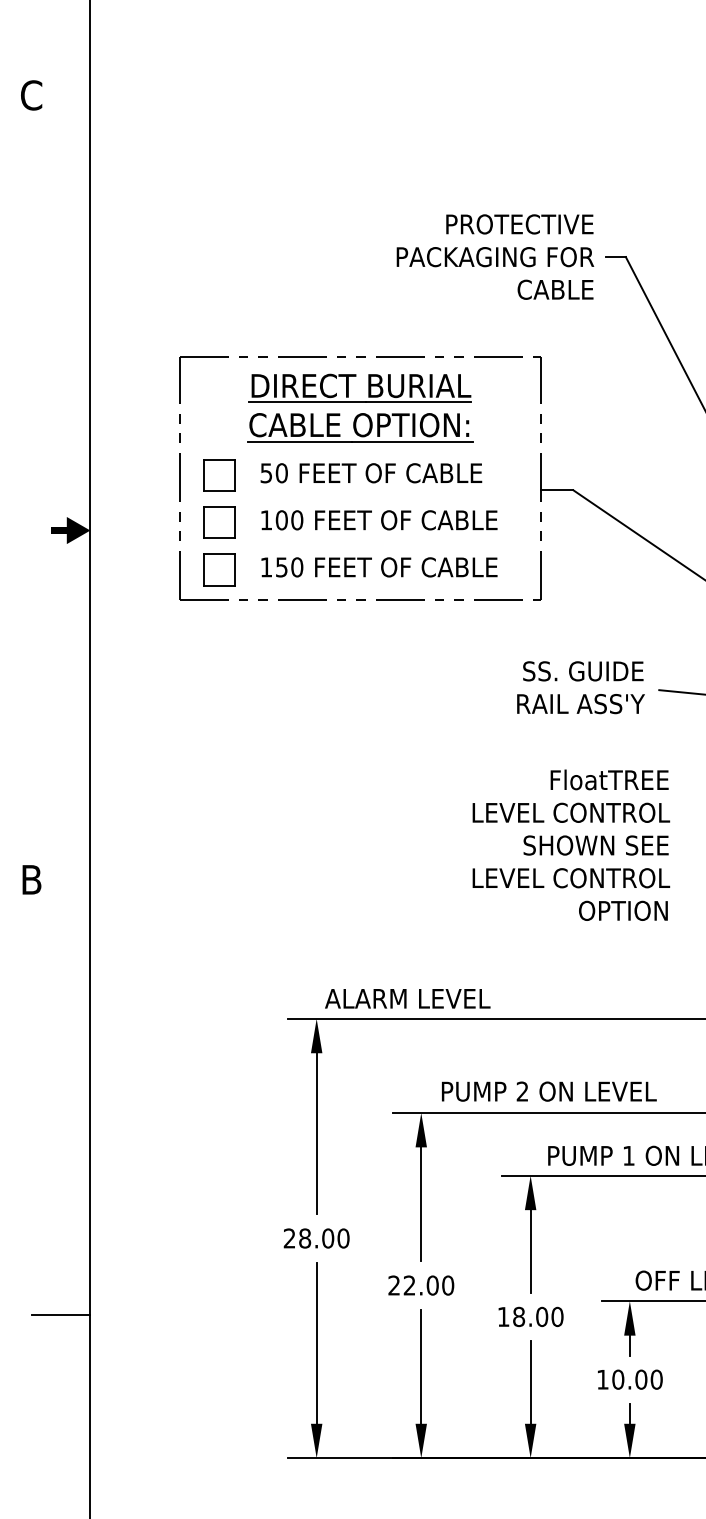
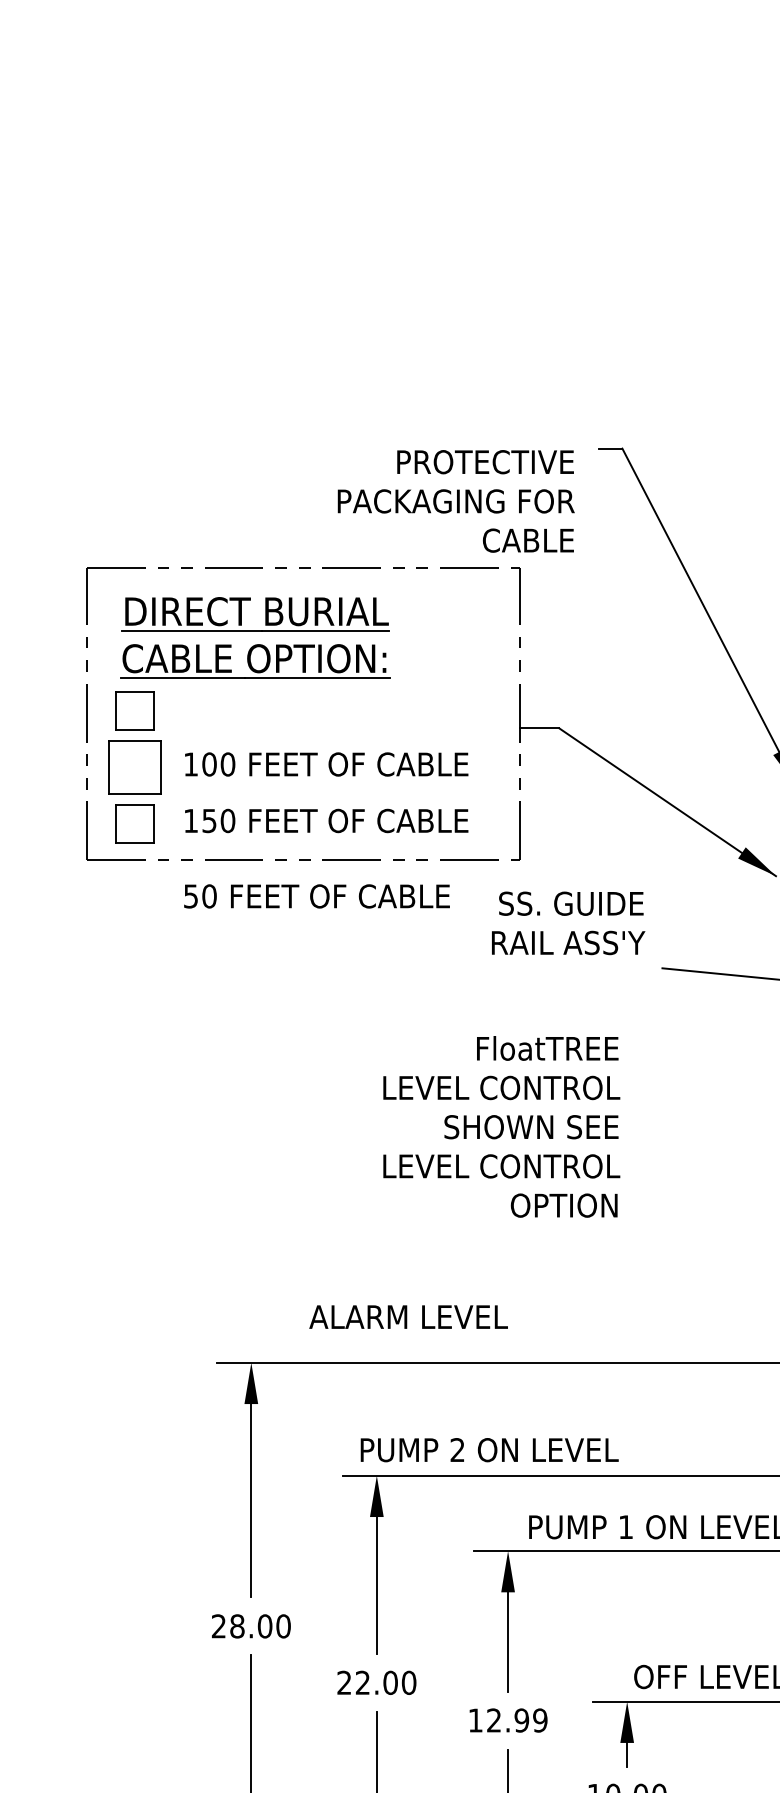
text: (495, 256) -> (456, 500), moved
part: (360, 407) -> (255, 637), moved
text: (371, 473) -> (317, 896), moved
part: (219, 522) -> (134, 767), size x1.4
text: (580, 687) -> (567, 923), moved
text: (571, 844) -> (501, 1125), moved
text: (407, 998) -> (408, 1316), moved
text: (549, 1091) -> (489, 1449), moved
text: (538, 1316) -> (517, 1719), 18.00 -> 12.99

